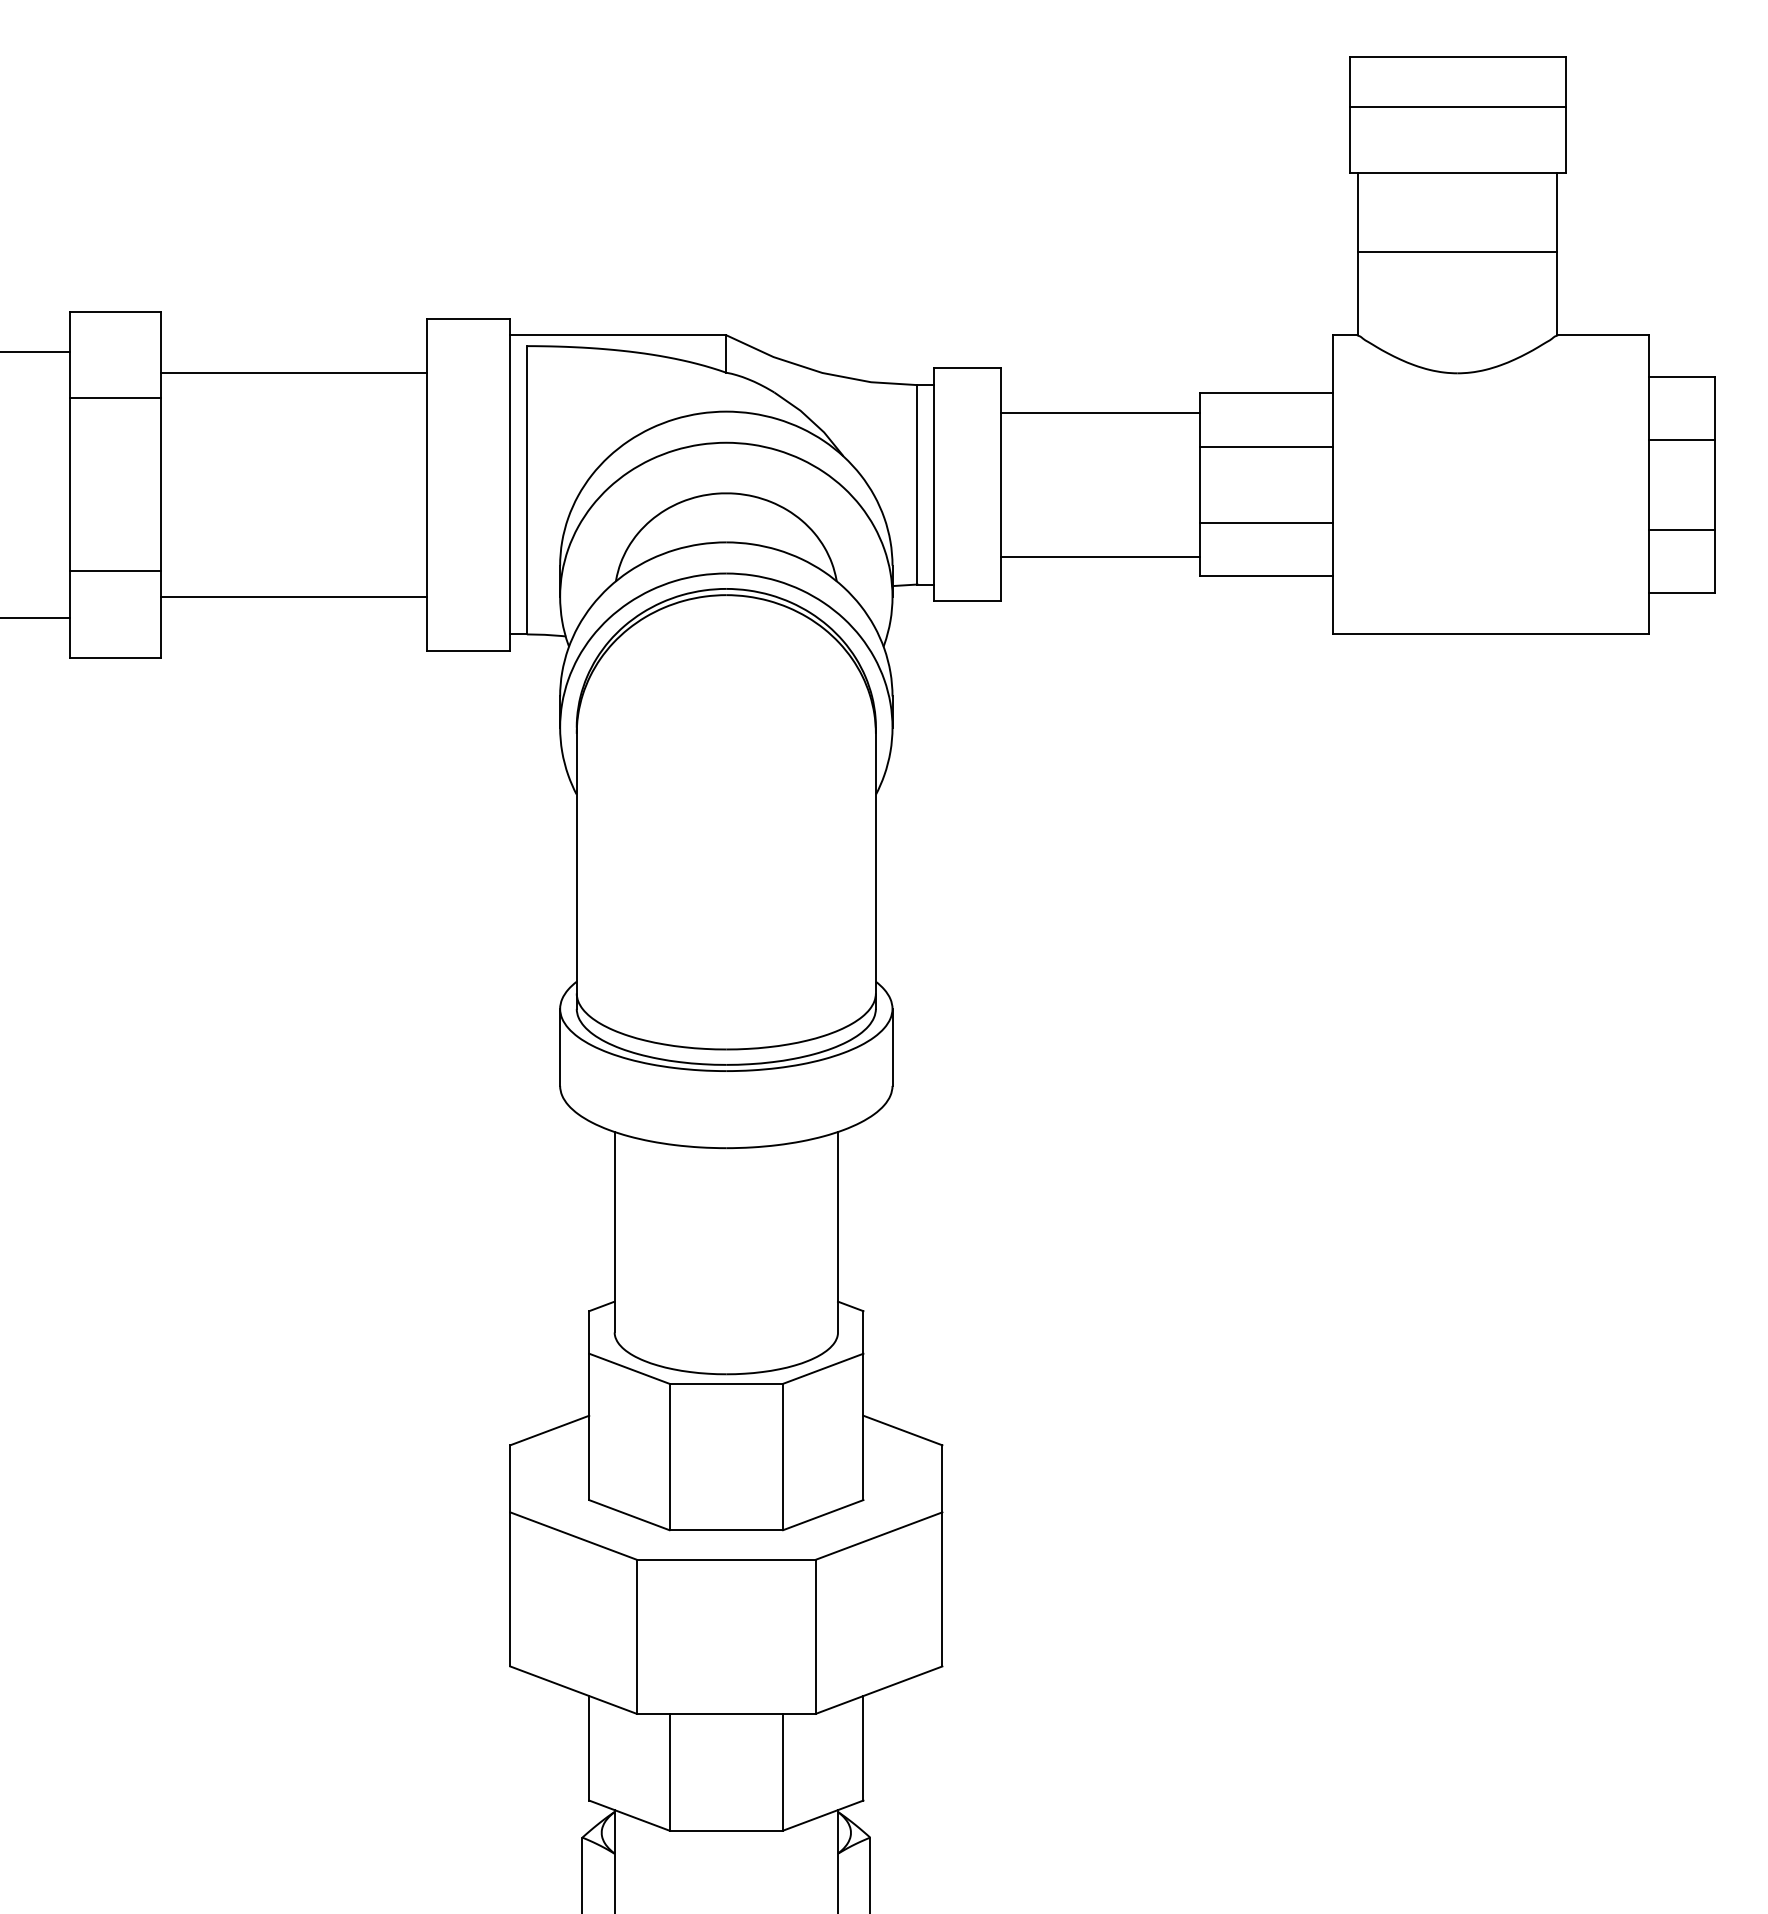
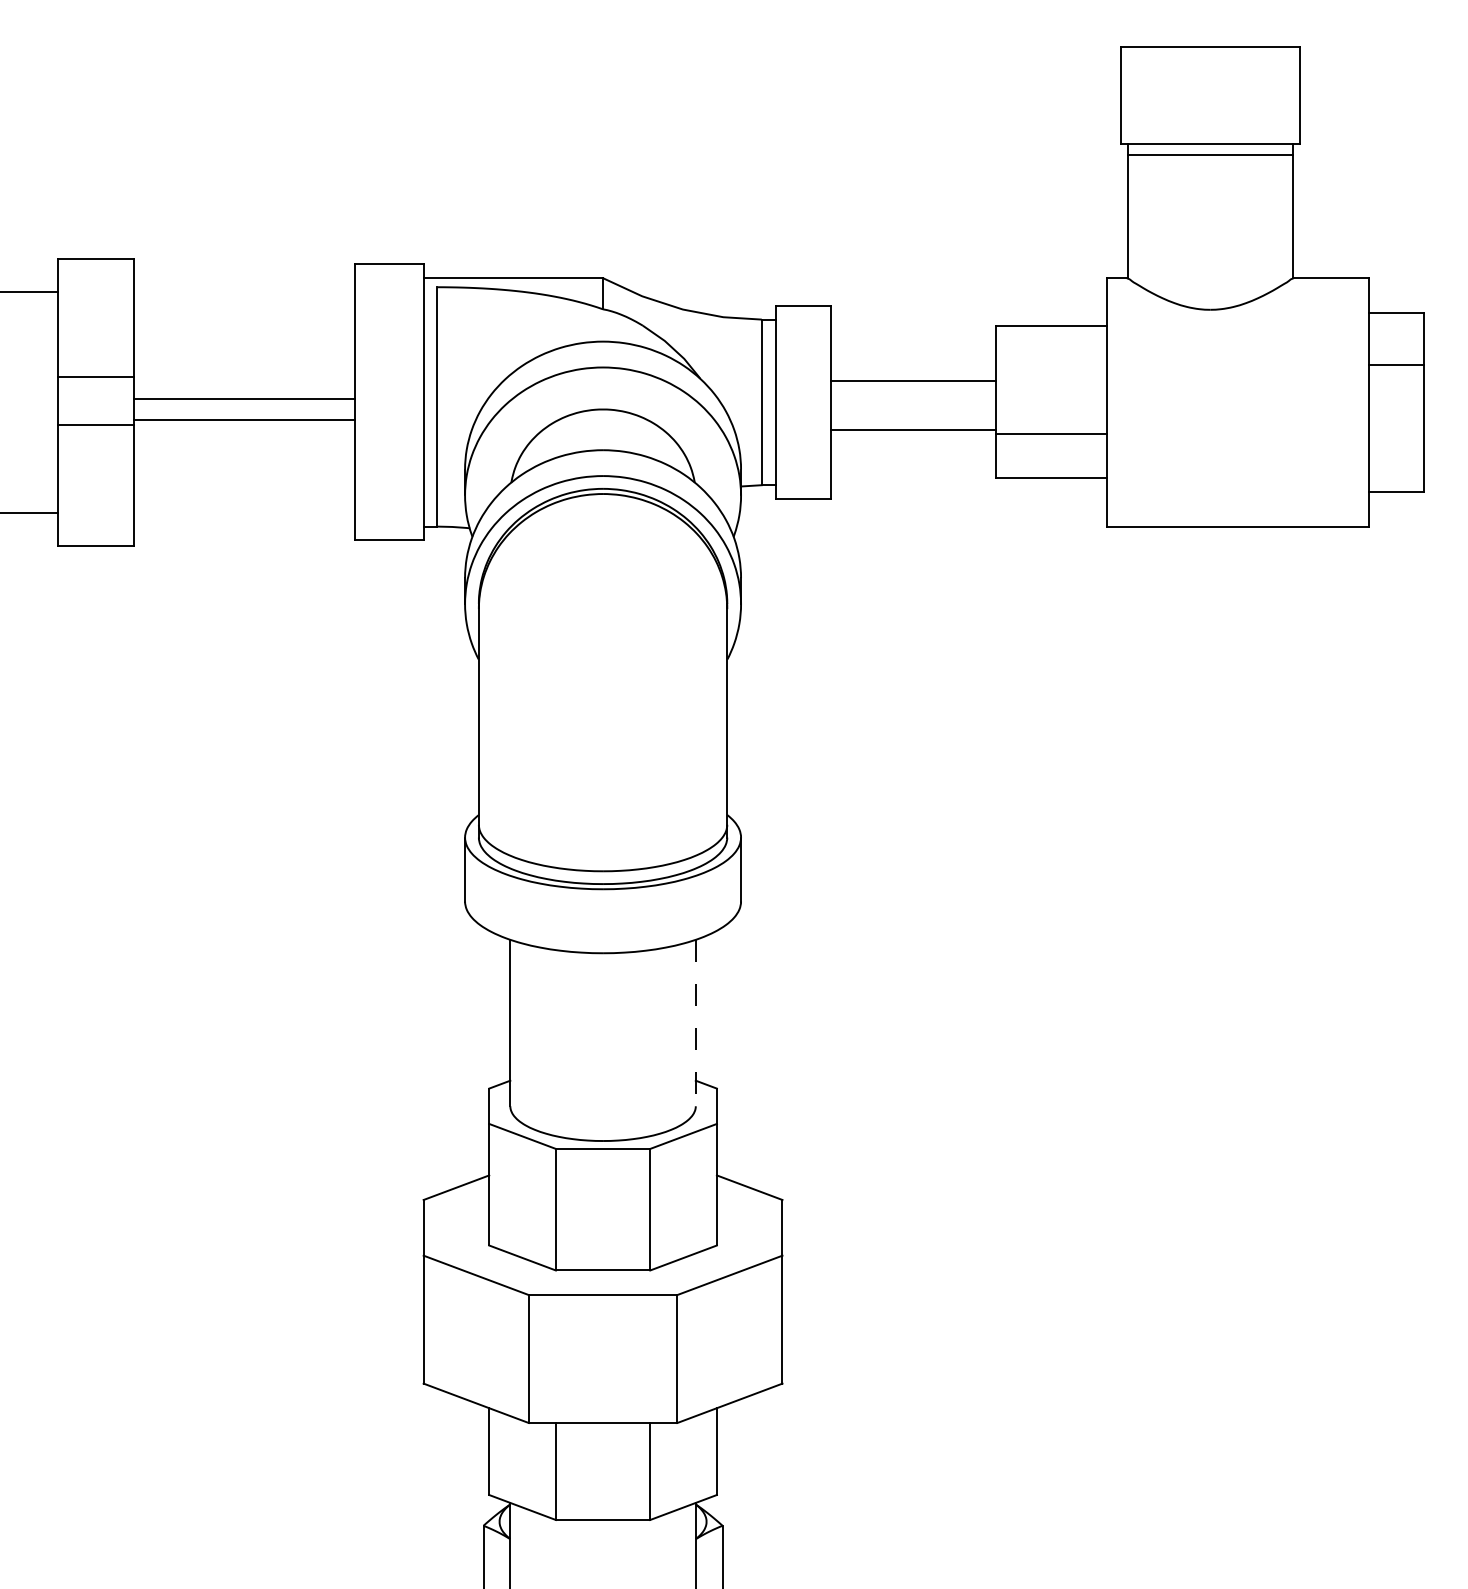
line: (1457, 106) -> (1210, 88), removed
line: (1457, 252) -> (1210, 155), moved
line: (294, 373) -> (244, 398), moved
line: (115, 398) -> (95, 377), moved
line: (1099, 413) -> (912, 430), moved
line: (1265, 446) -> (1050, 370), removed
line: (1681, 529) -> (1396, 439), removed
line: (1099, 556) -> (912, 380), moved
line: (115, 571) -> (95, 425), moved
line: (294, 596) -> (244, 419), moved
line: (838, 1232) -> (696, 1023), solid -> dashed

